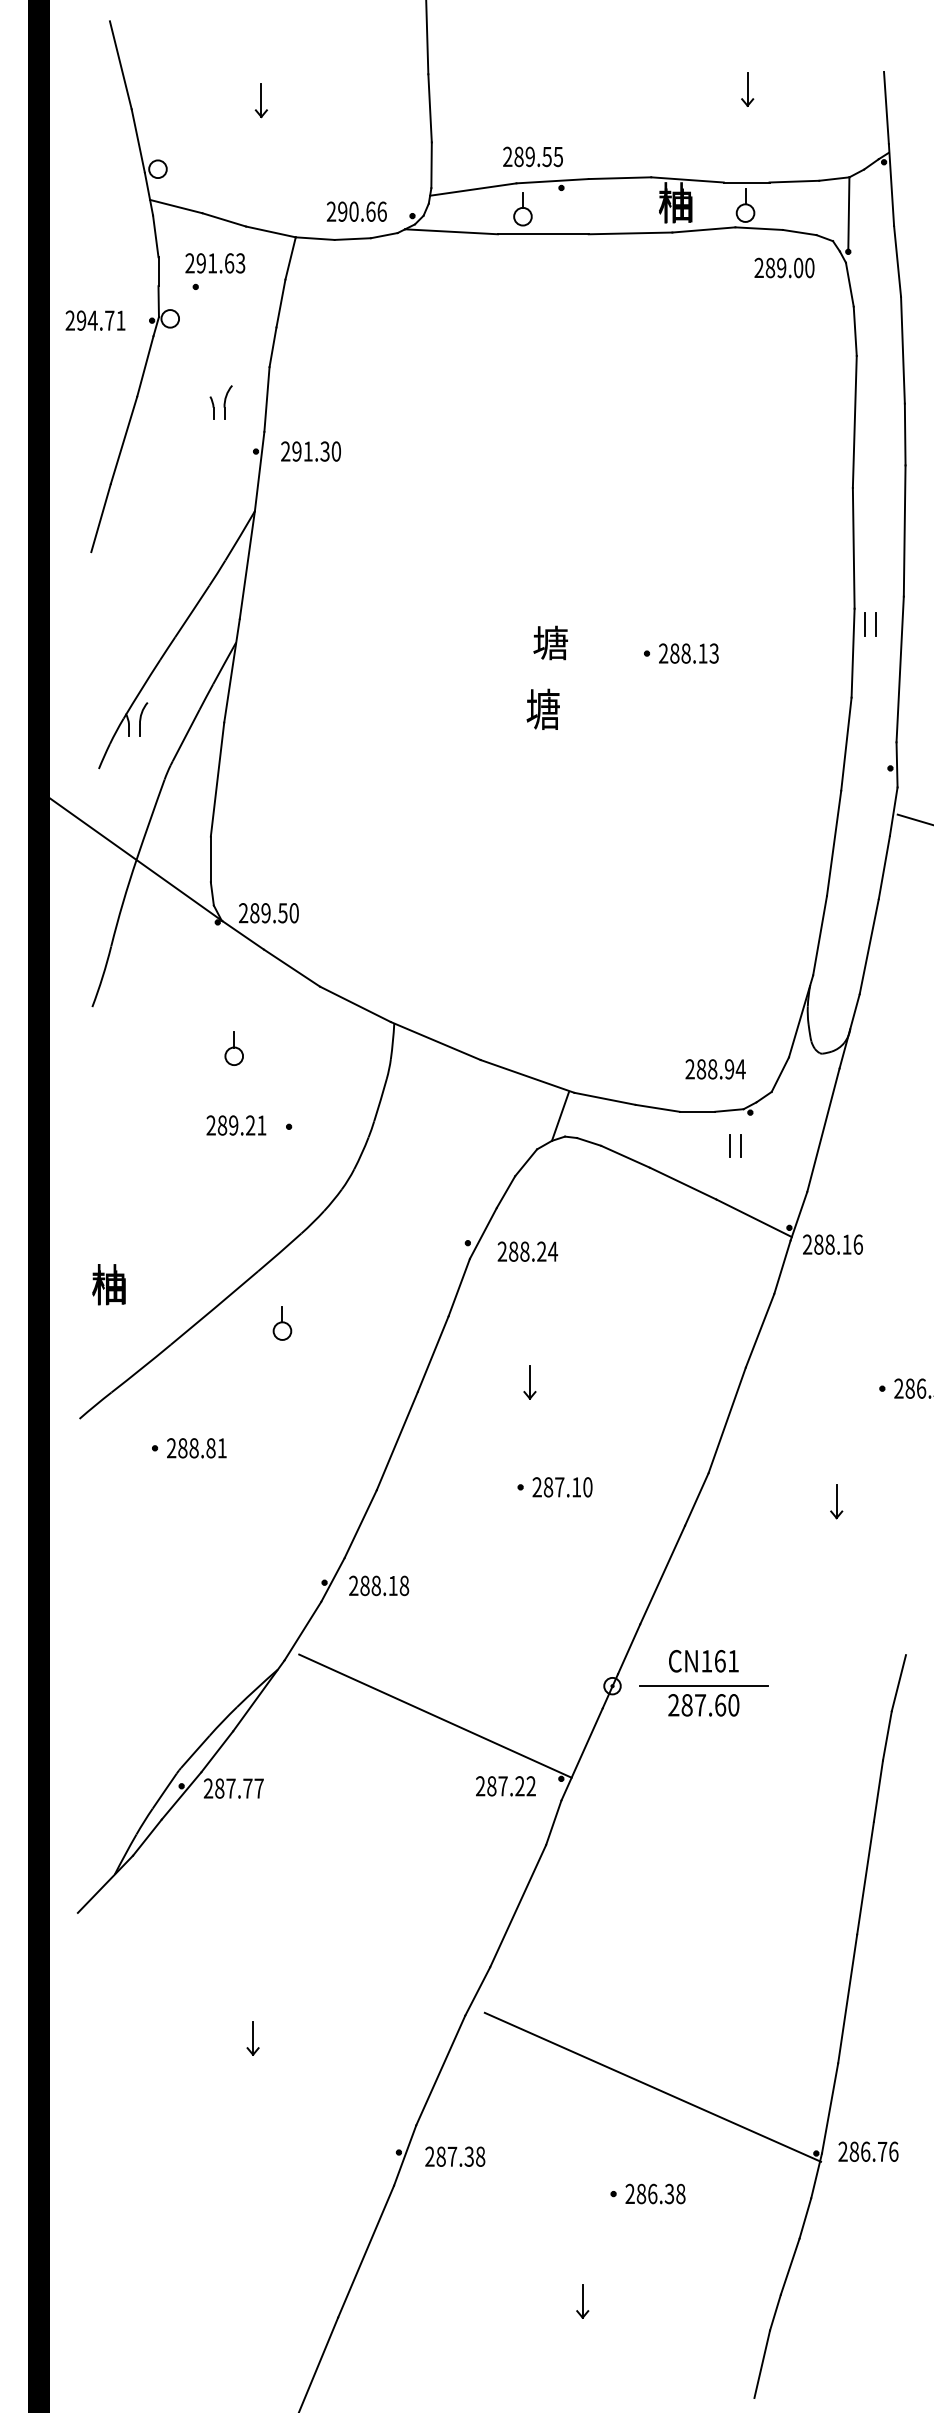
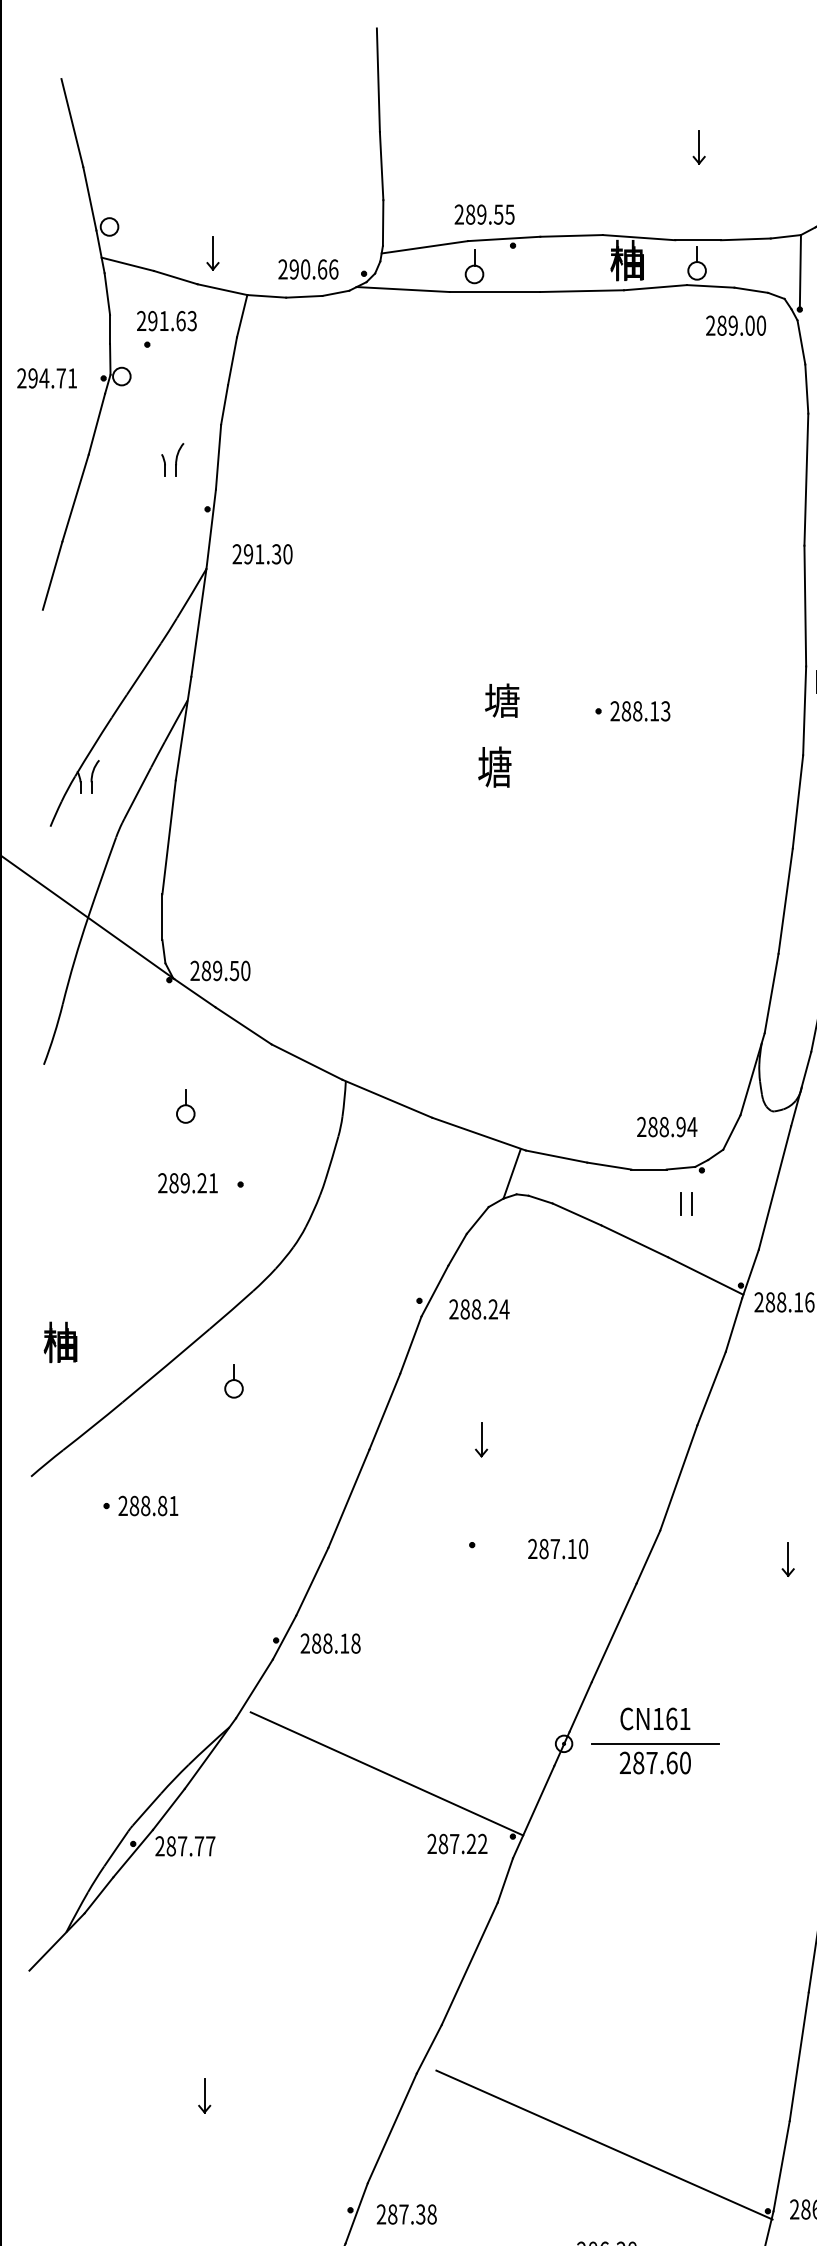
part: (260, 100) -> (212, 253), moved
text: (310, 451) -> (262, 554), moved
text: (562, 1487) -> (558, 1549), moved

